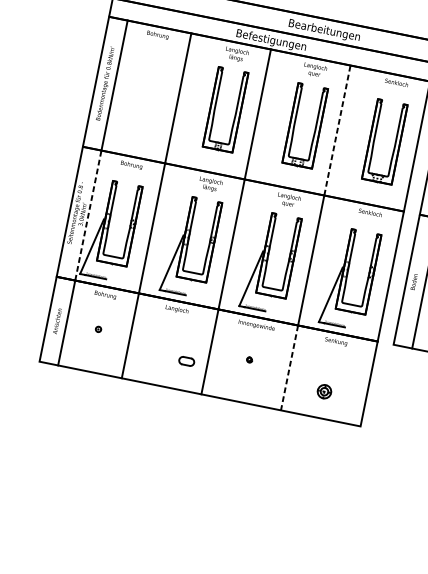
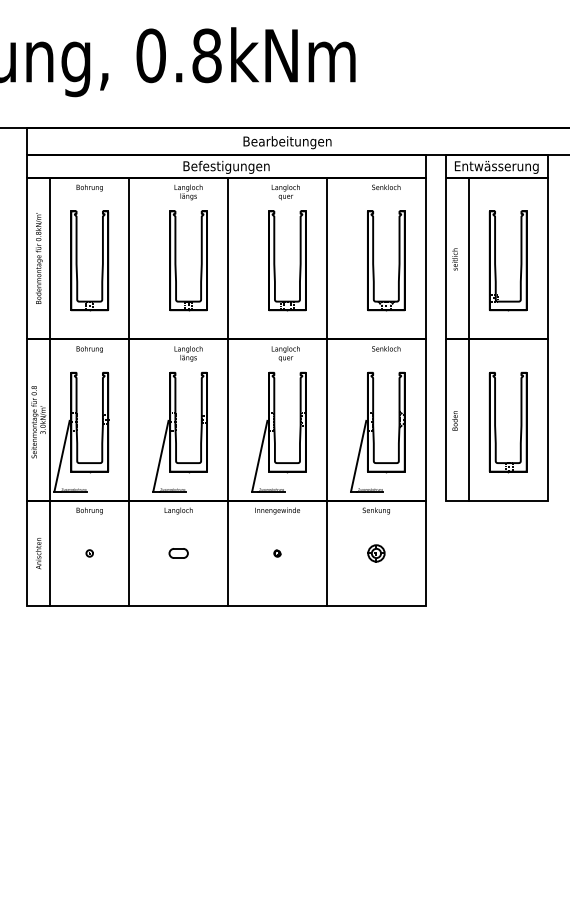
part: (136, 91) -> (77, 260), added
line: (337, 130) -> (327, 258), dashed -> solid
line: (88, 215) -> (50, 419), dashed -> solid
part: (186, 361) -> (178, 553), moved
line: (289, 368) -> (327, 553), dashed -> solid
part: (324, 391) -> (376, 553), moved

